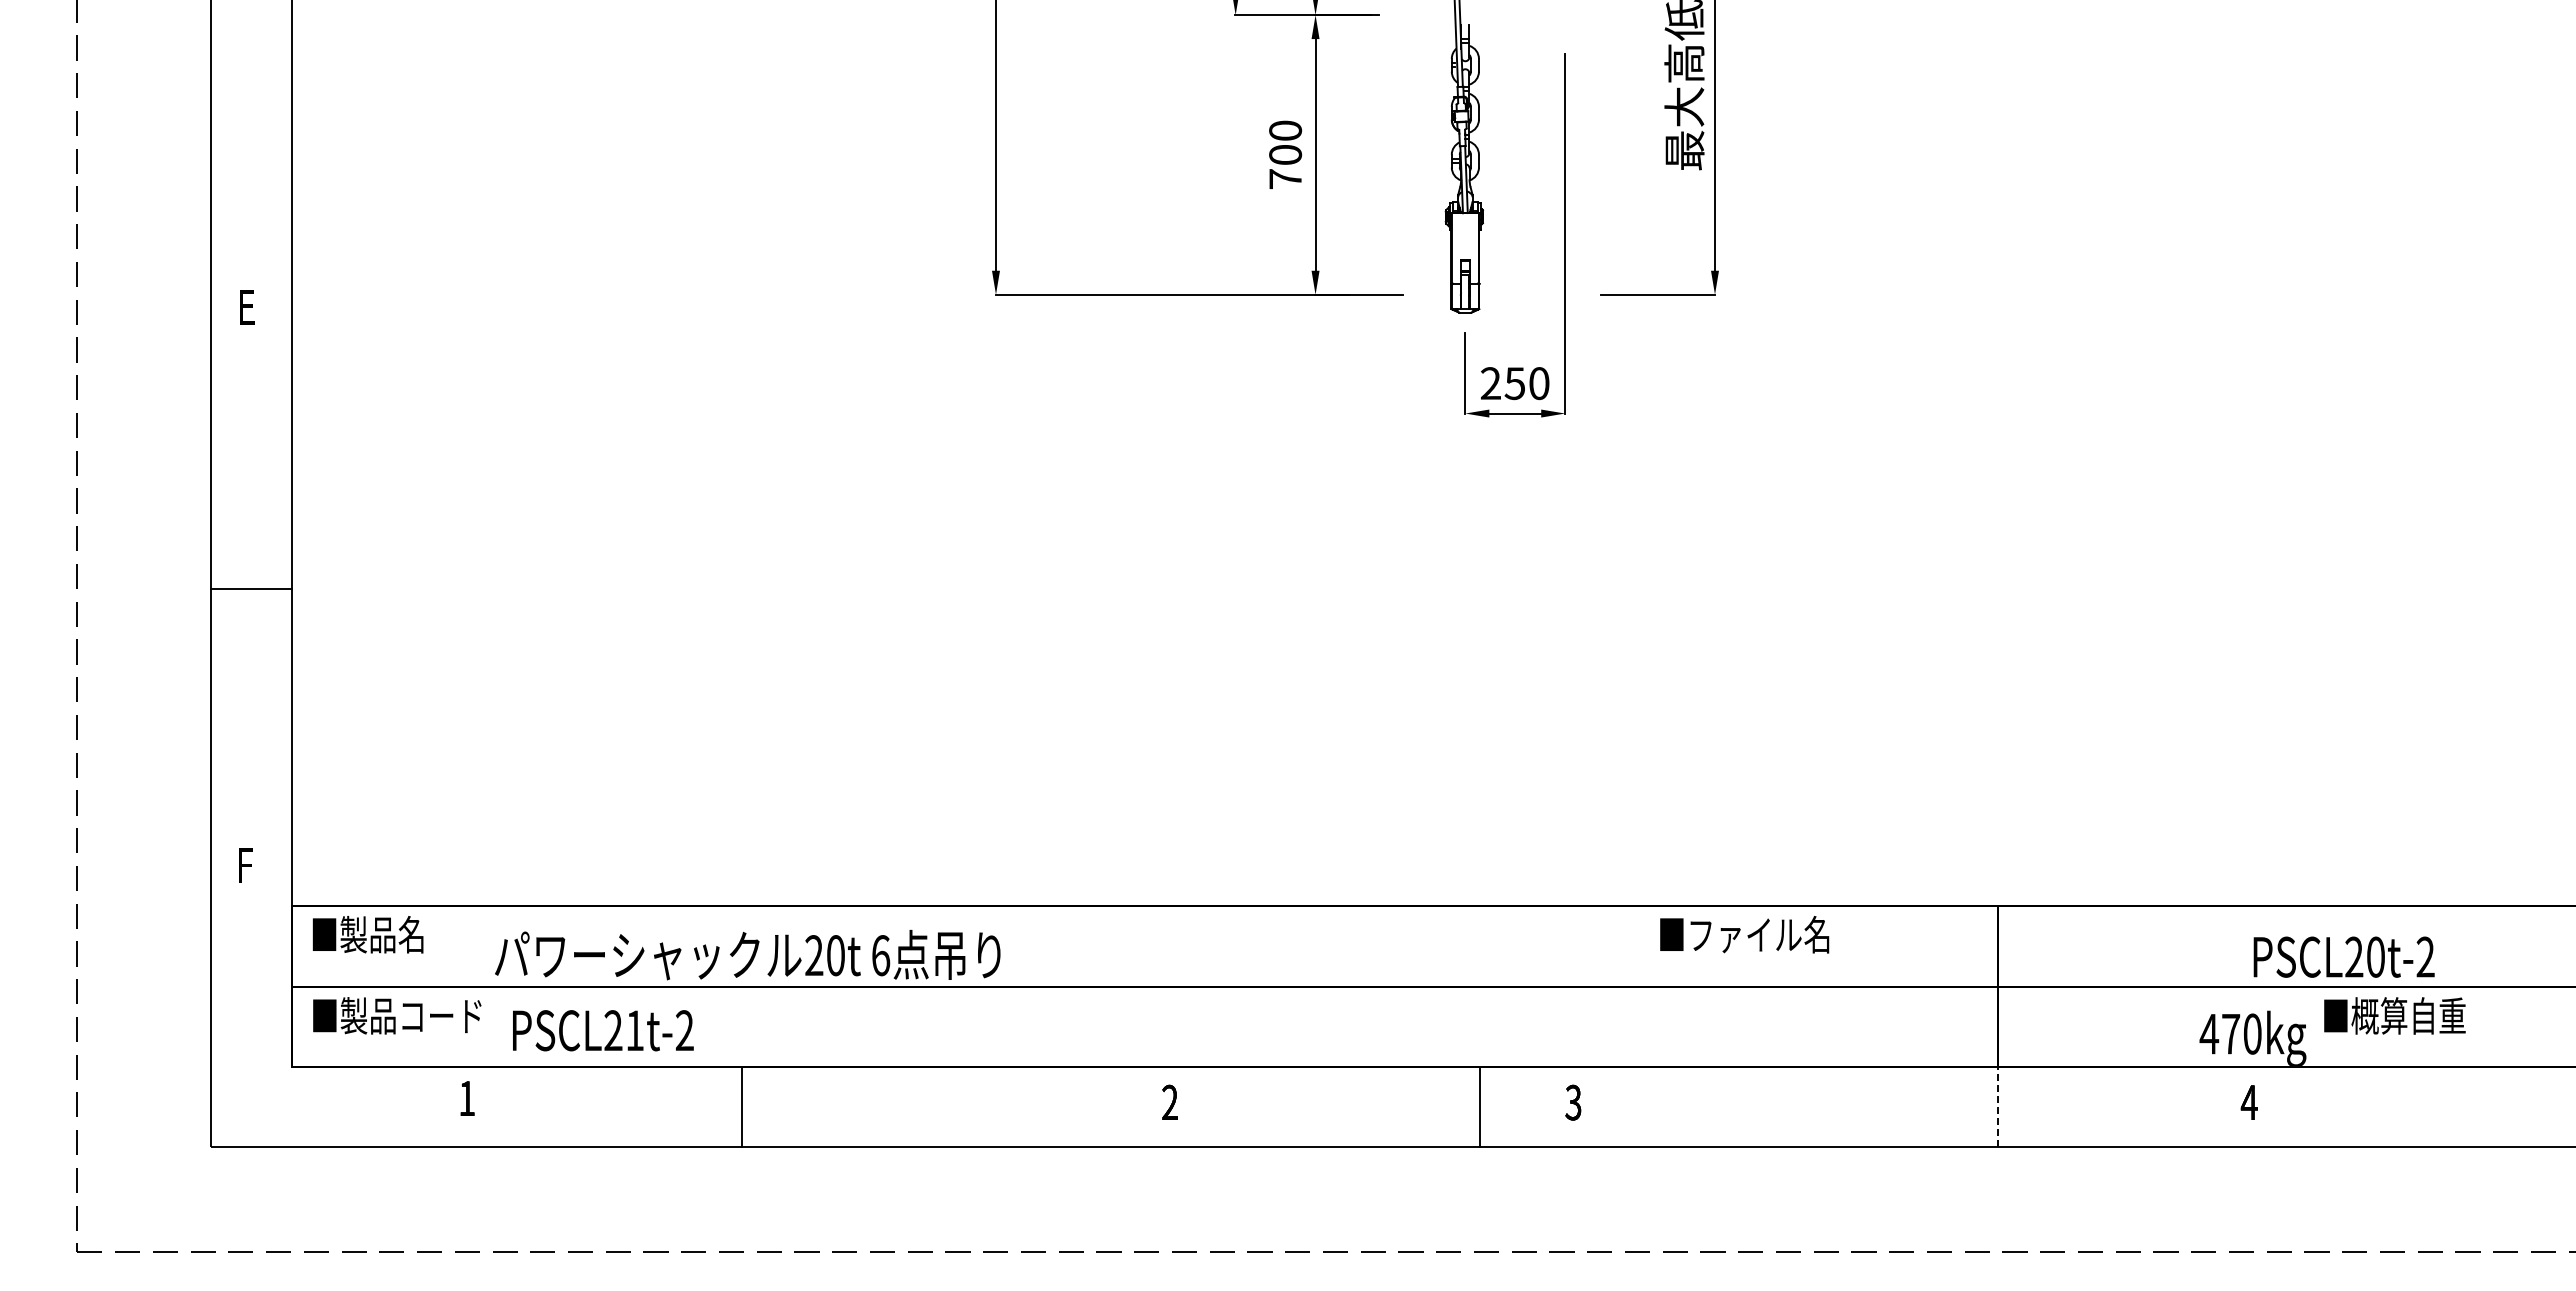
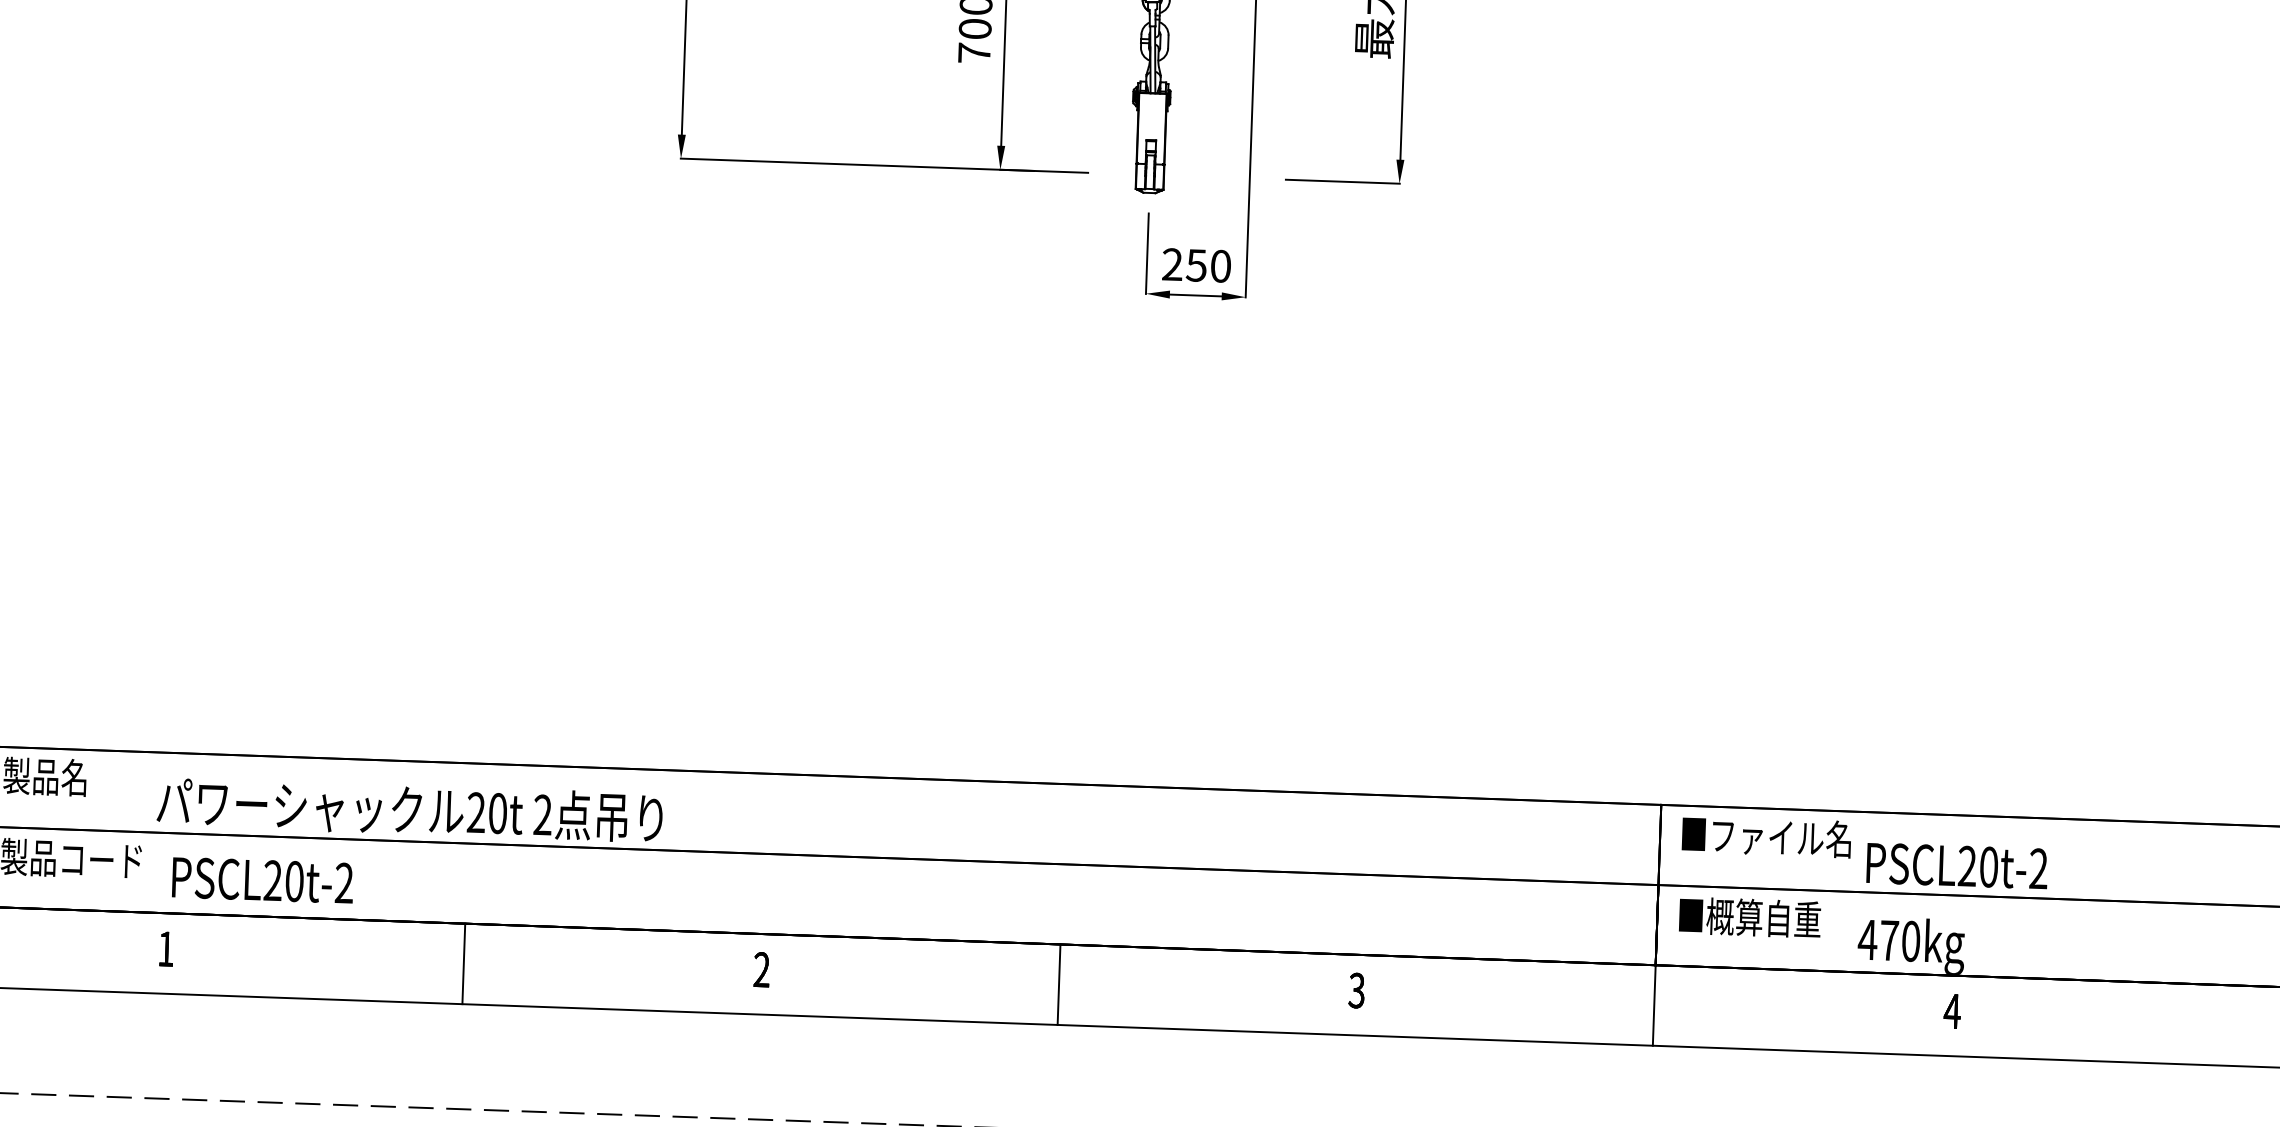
text: (1744, 934) -> (1766, 836), moved
text: (881, 955) -> (543, 814), 6 -> 2
text: (2343, 956) -> (1956, 865), moved
text: (2394, 1015) -> (1749, 917), moved
text: (635, 1030) -> (295, 881), PSCL21t-2 -> PSCL20t-2
text: (467, 1098) -> (166, 948), moved
text: (1169, 1101) -> (761, 968), moved
text: (1573, 1102) -> (1356, 990), moved
text: (2248, 1102) -> (1951, 1011), moved
line: (742, 1106) -> (464, 963), moved
line: (1479, 1106) -> (1058, 984), moved
line: (1998, 1106) -> (1654, 1004), dashed -> solid

